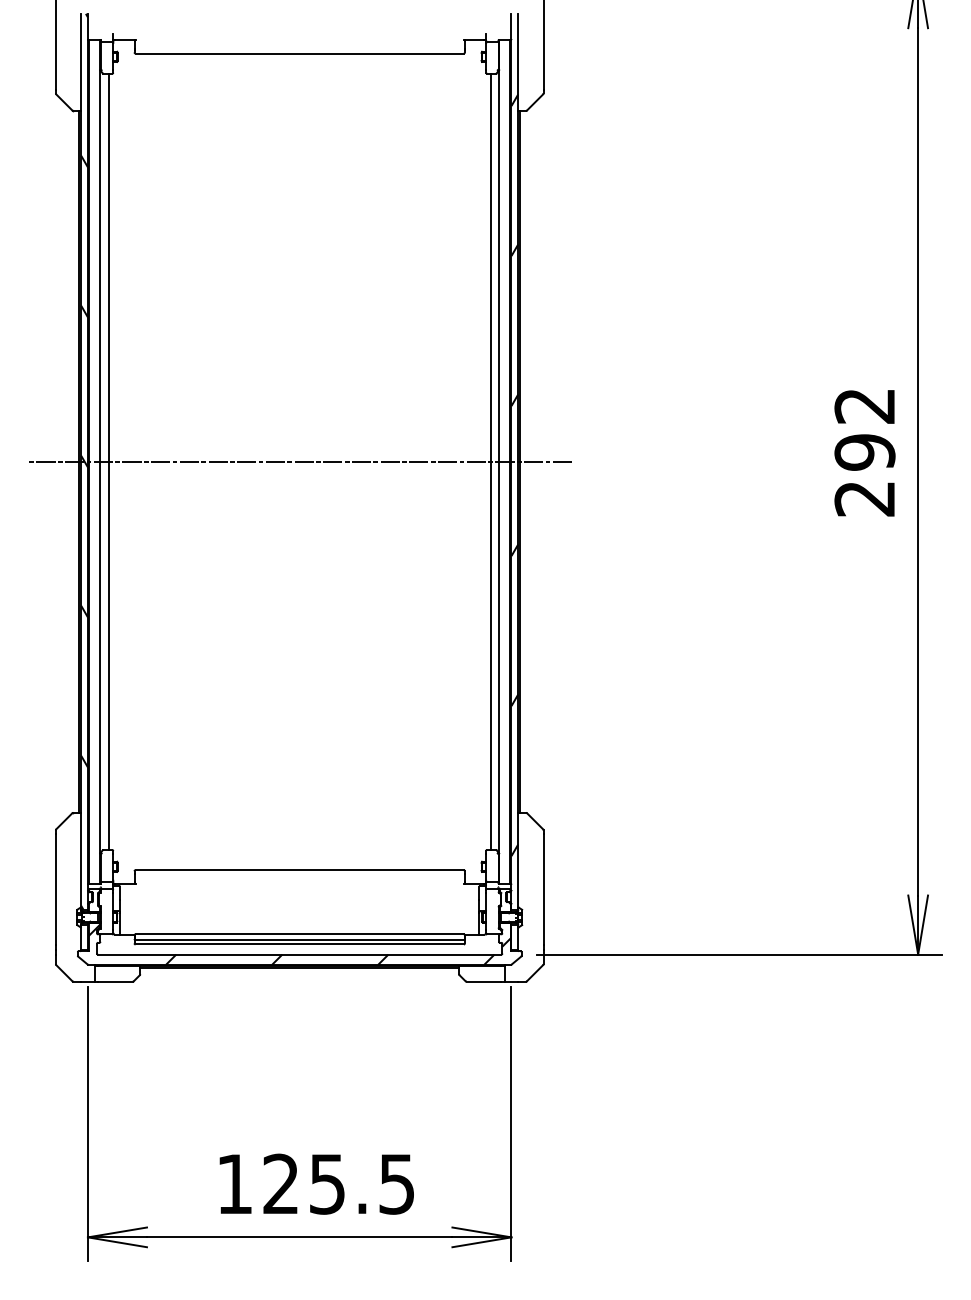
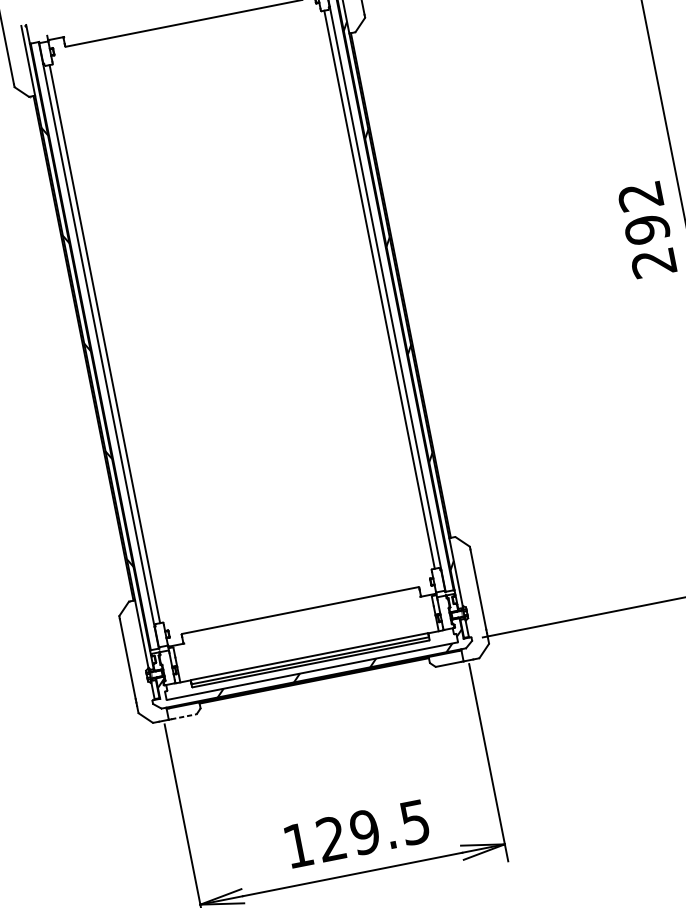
line: (299, 461) -> (242, 316), removed
line: (115, 981) -> (183, 716), solid -> dashed
text: (327, 1183) -> (364, 831), 125.5 -> 129.5

